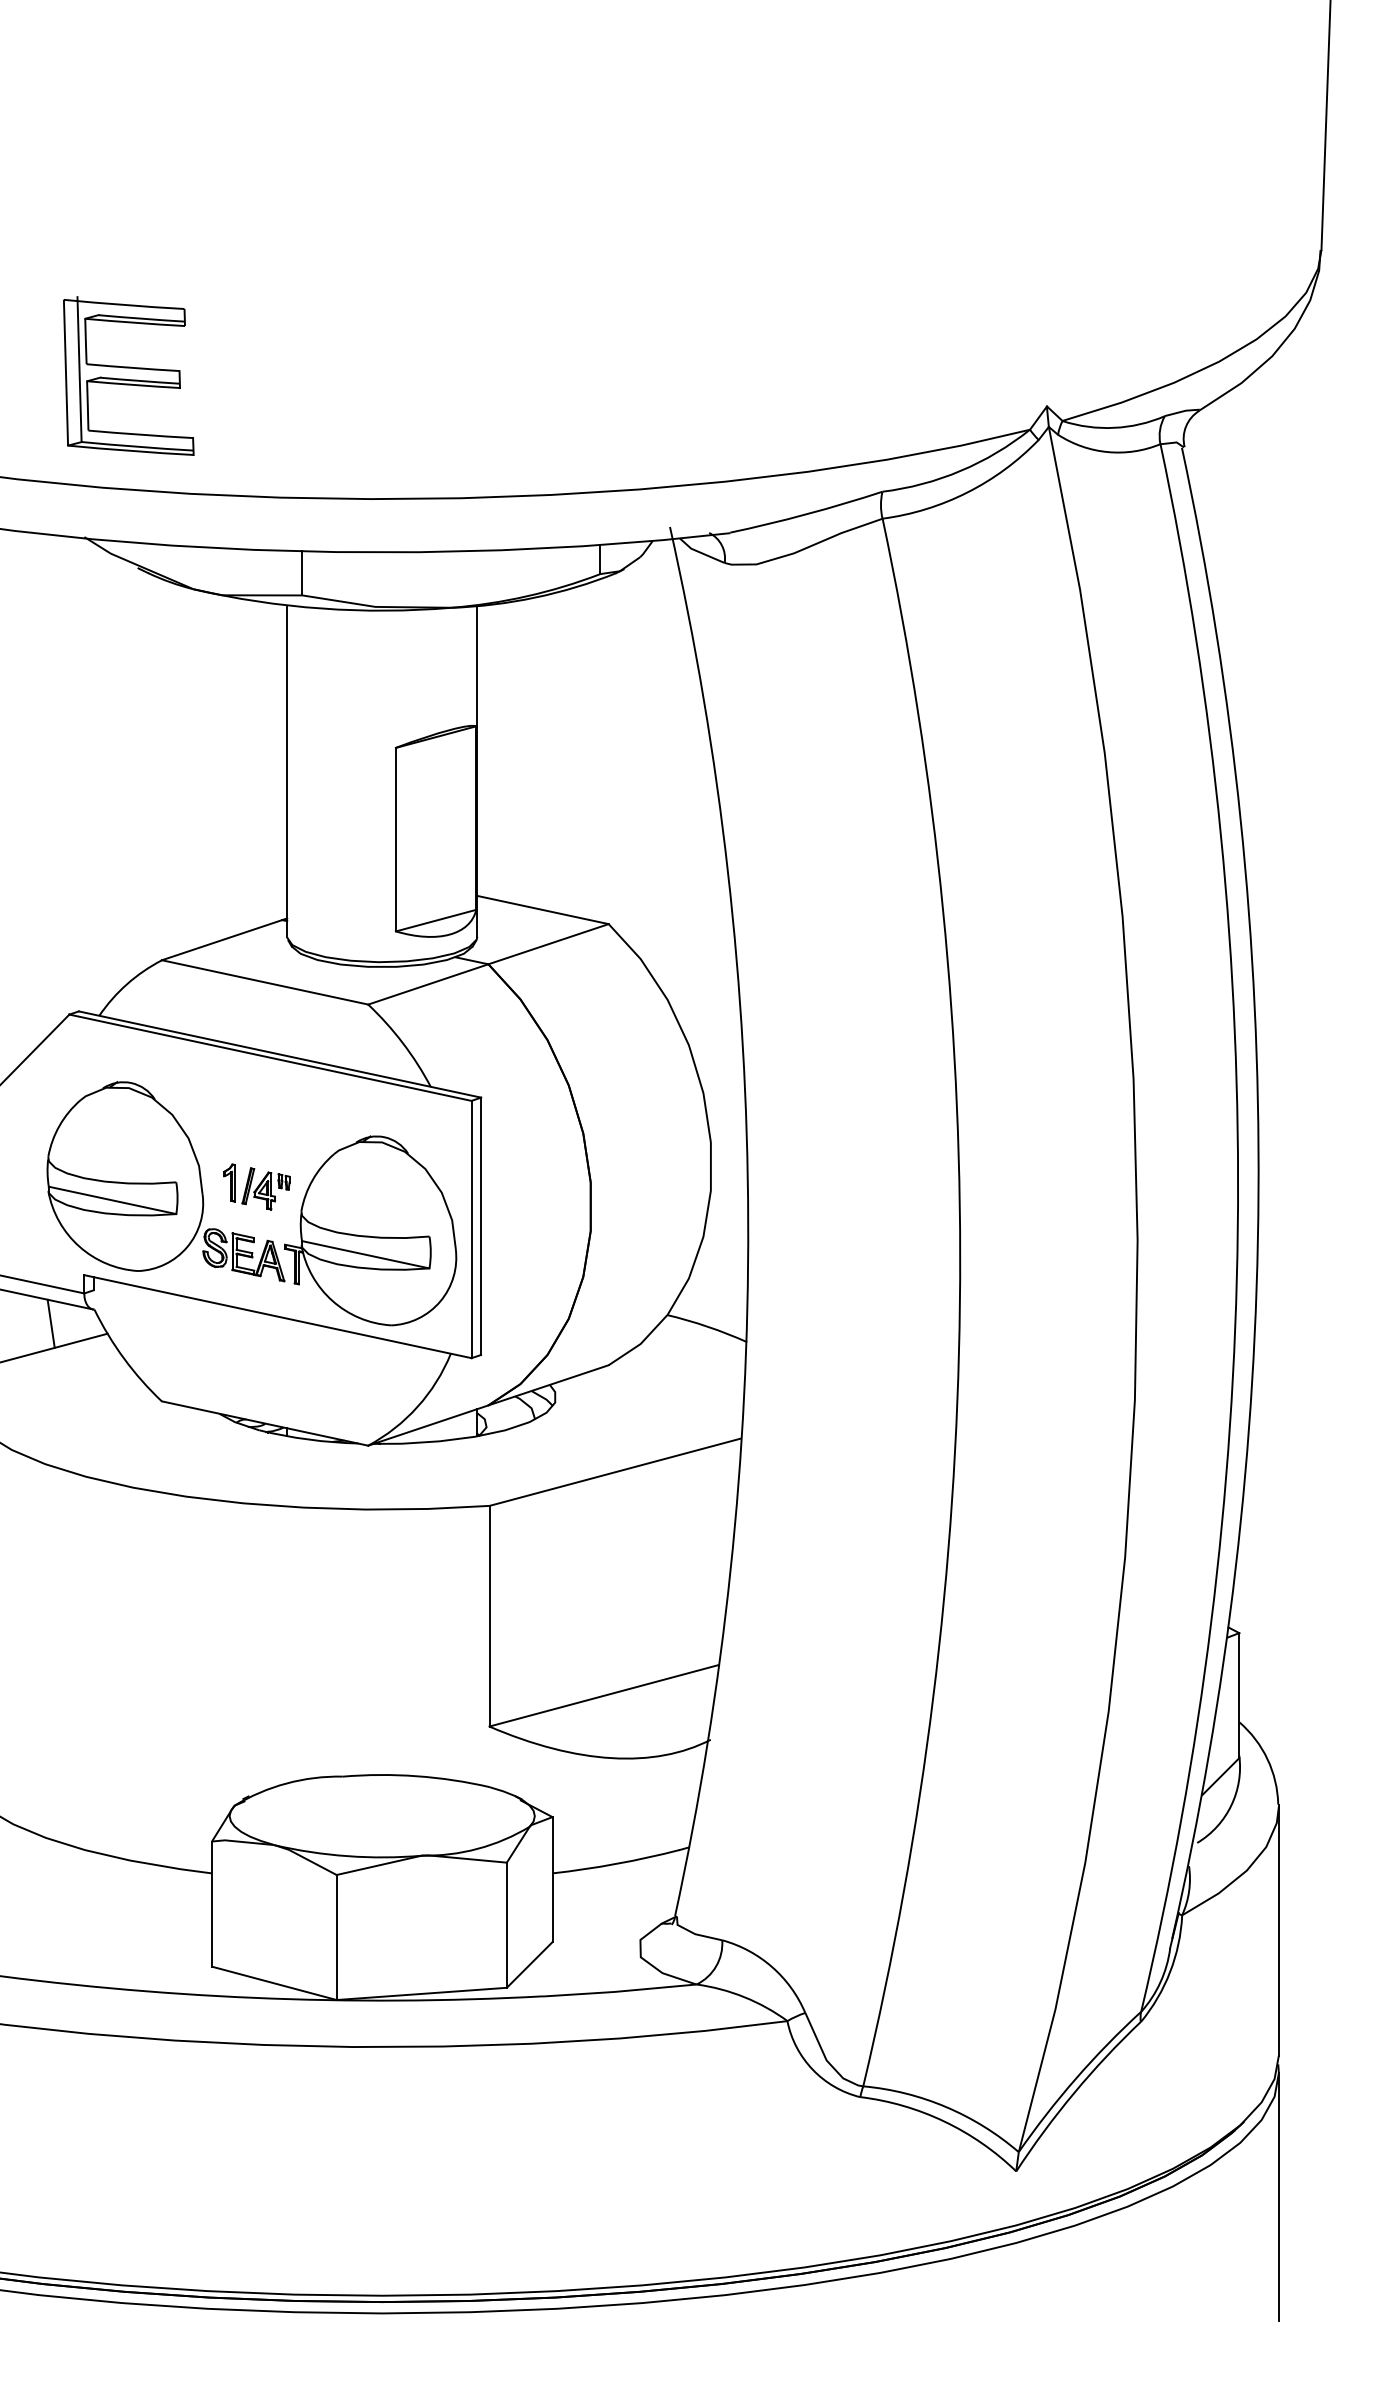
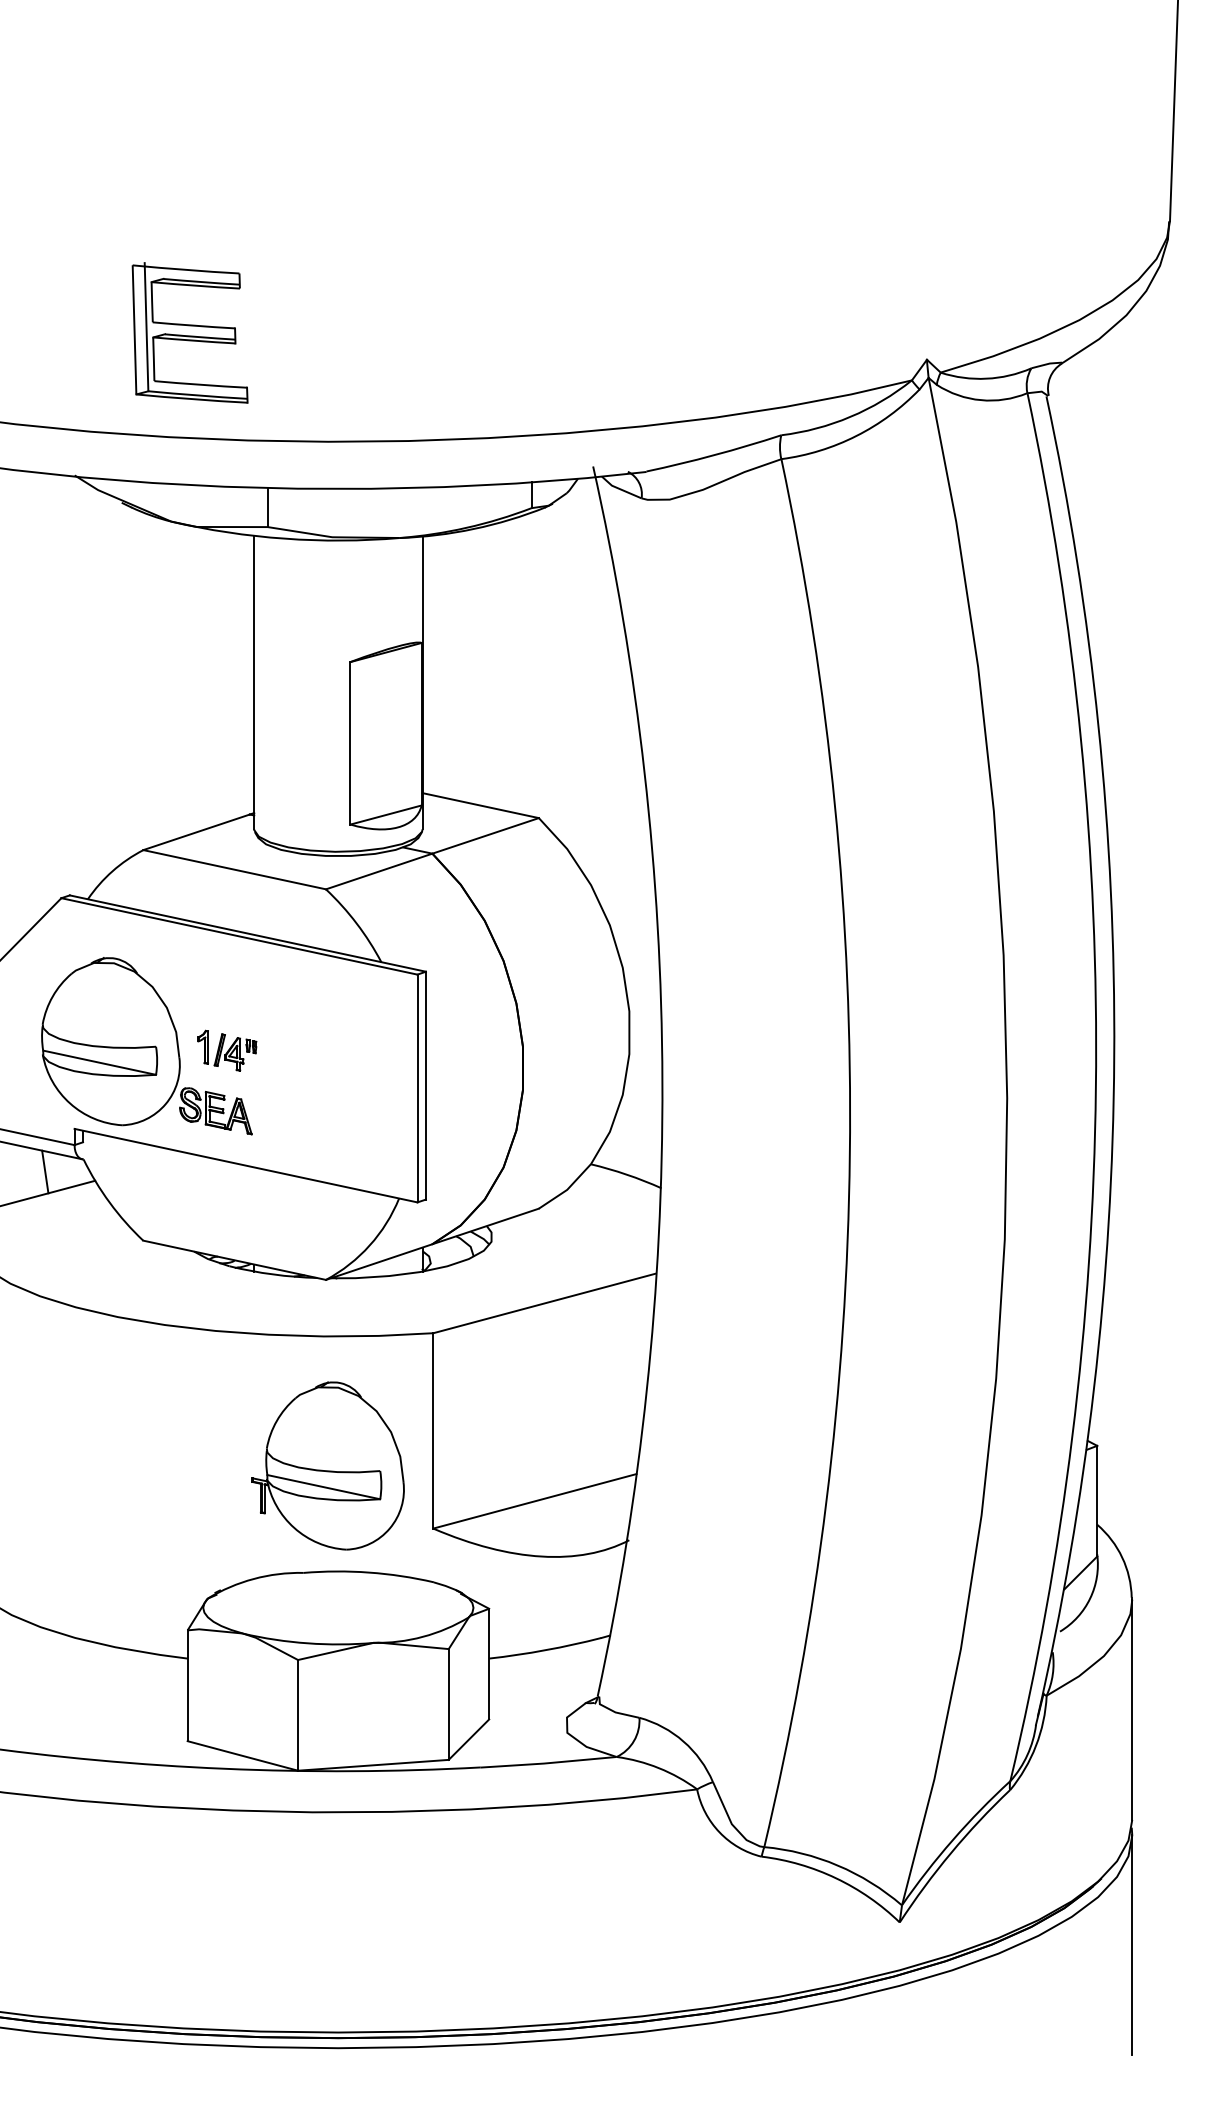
part: (128, 375) -> (189, 332), moved
part: (370, 1230) -> (328, 1465), moved

